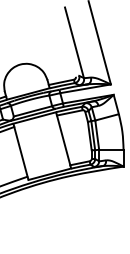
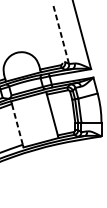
line: (74, 42) -> (61, 34), solid -> dashed
line: (20, 151) -> (17, 124), solid -> dashed

